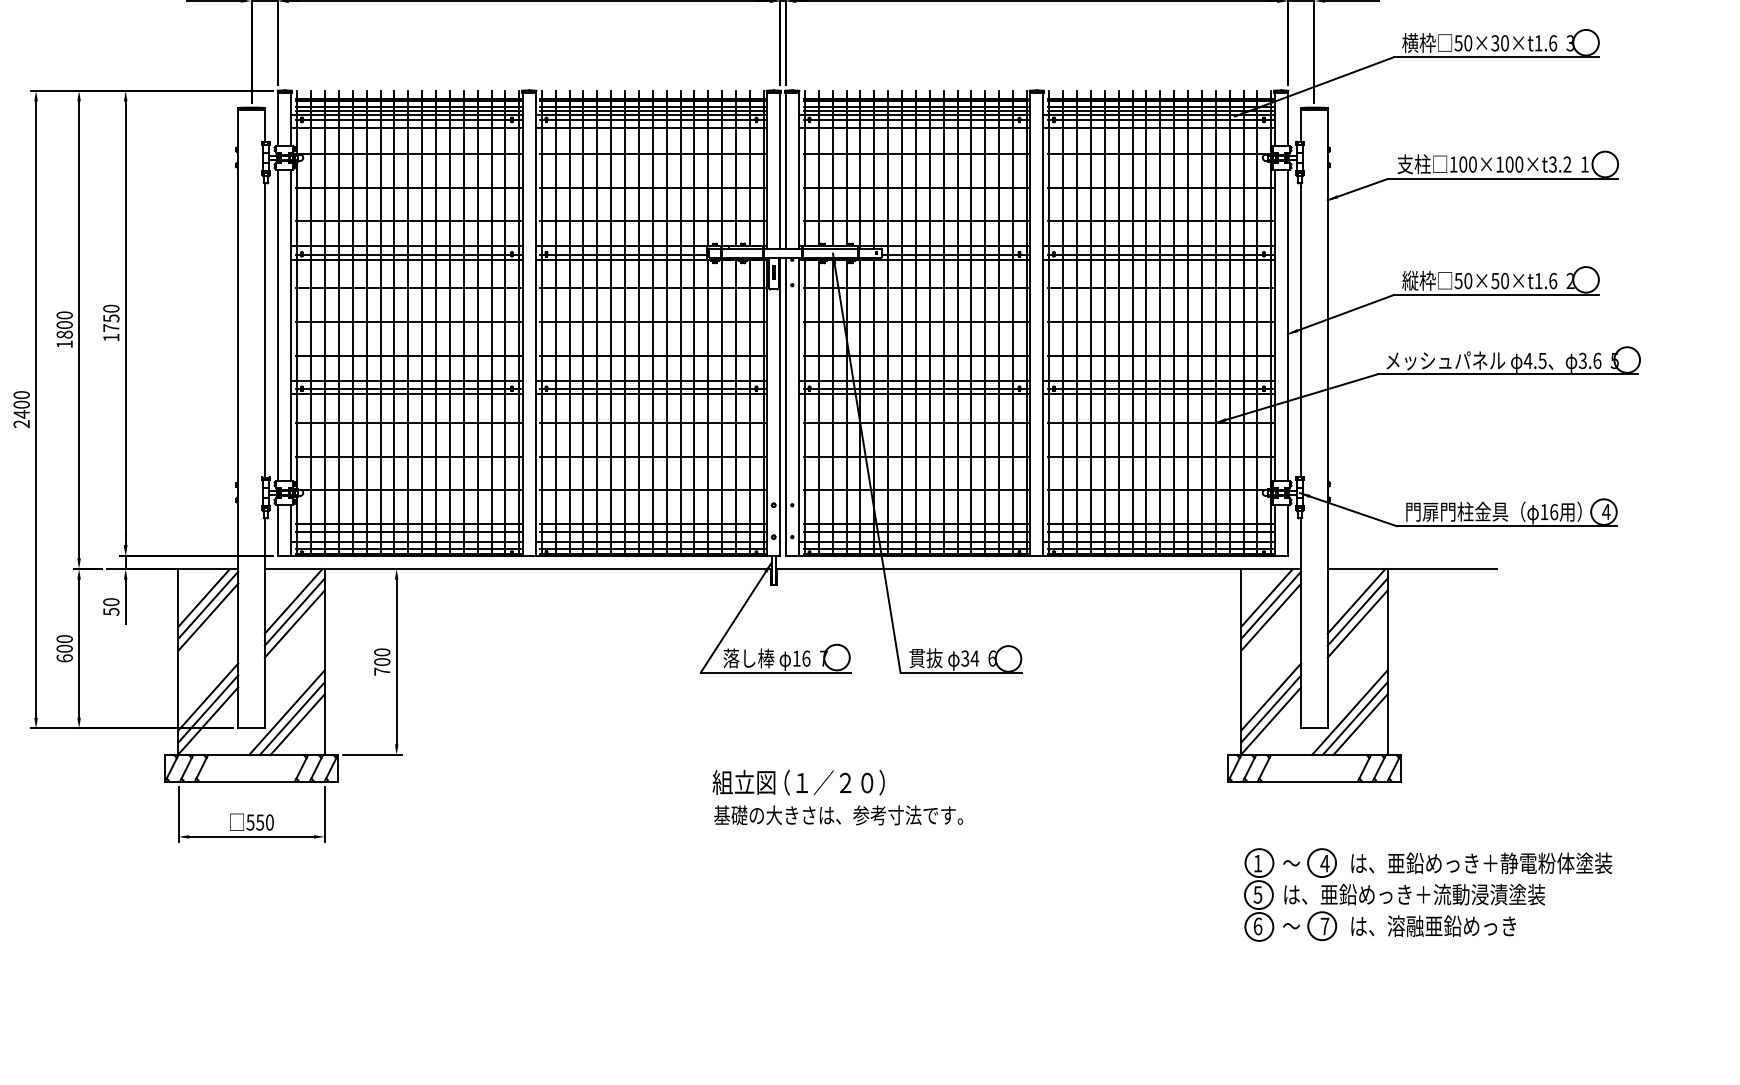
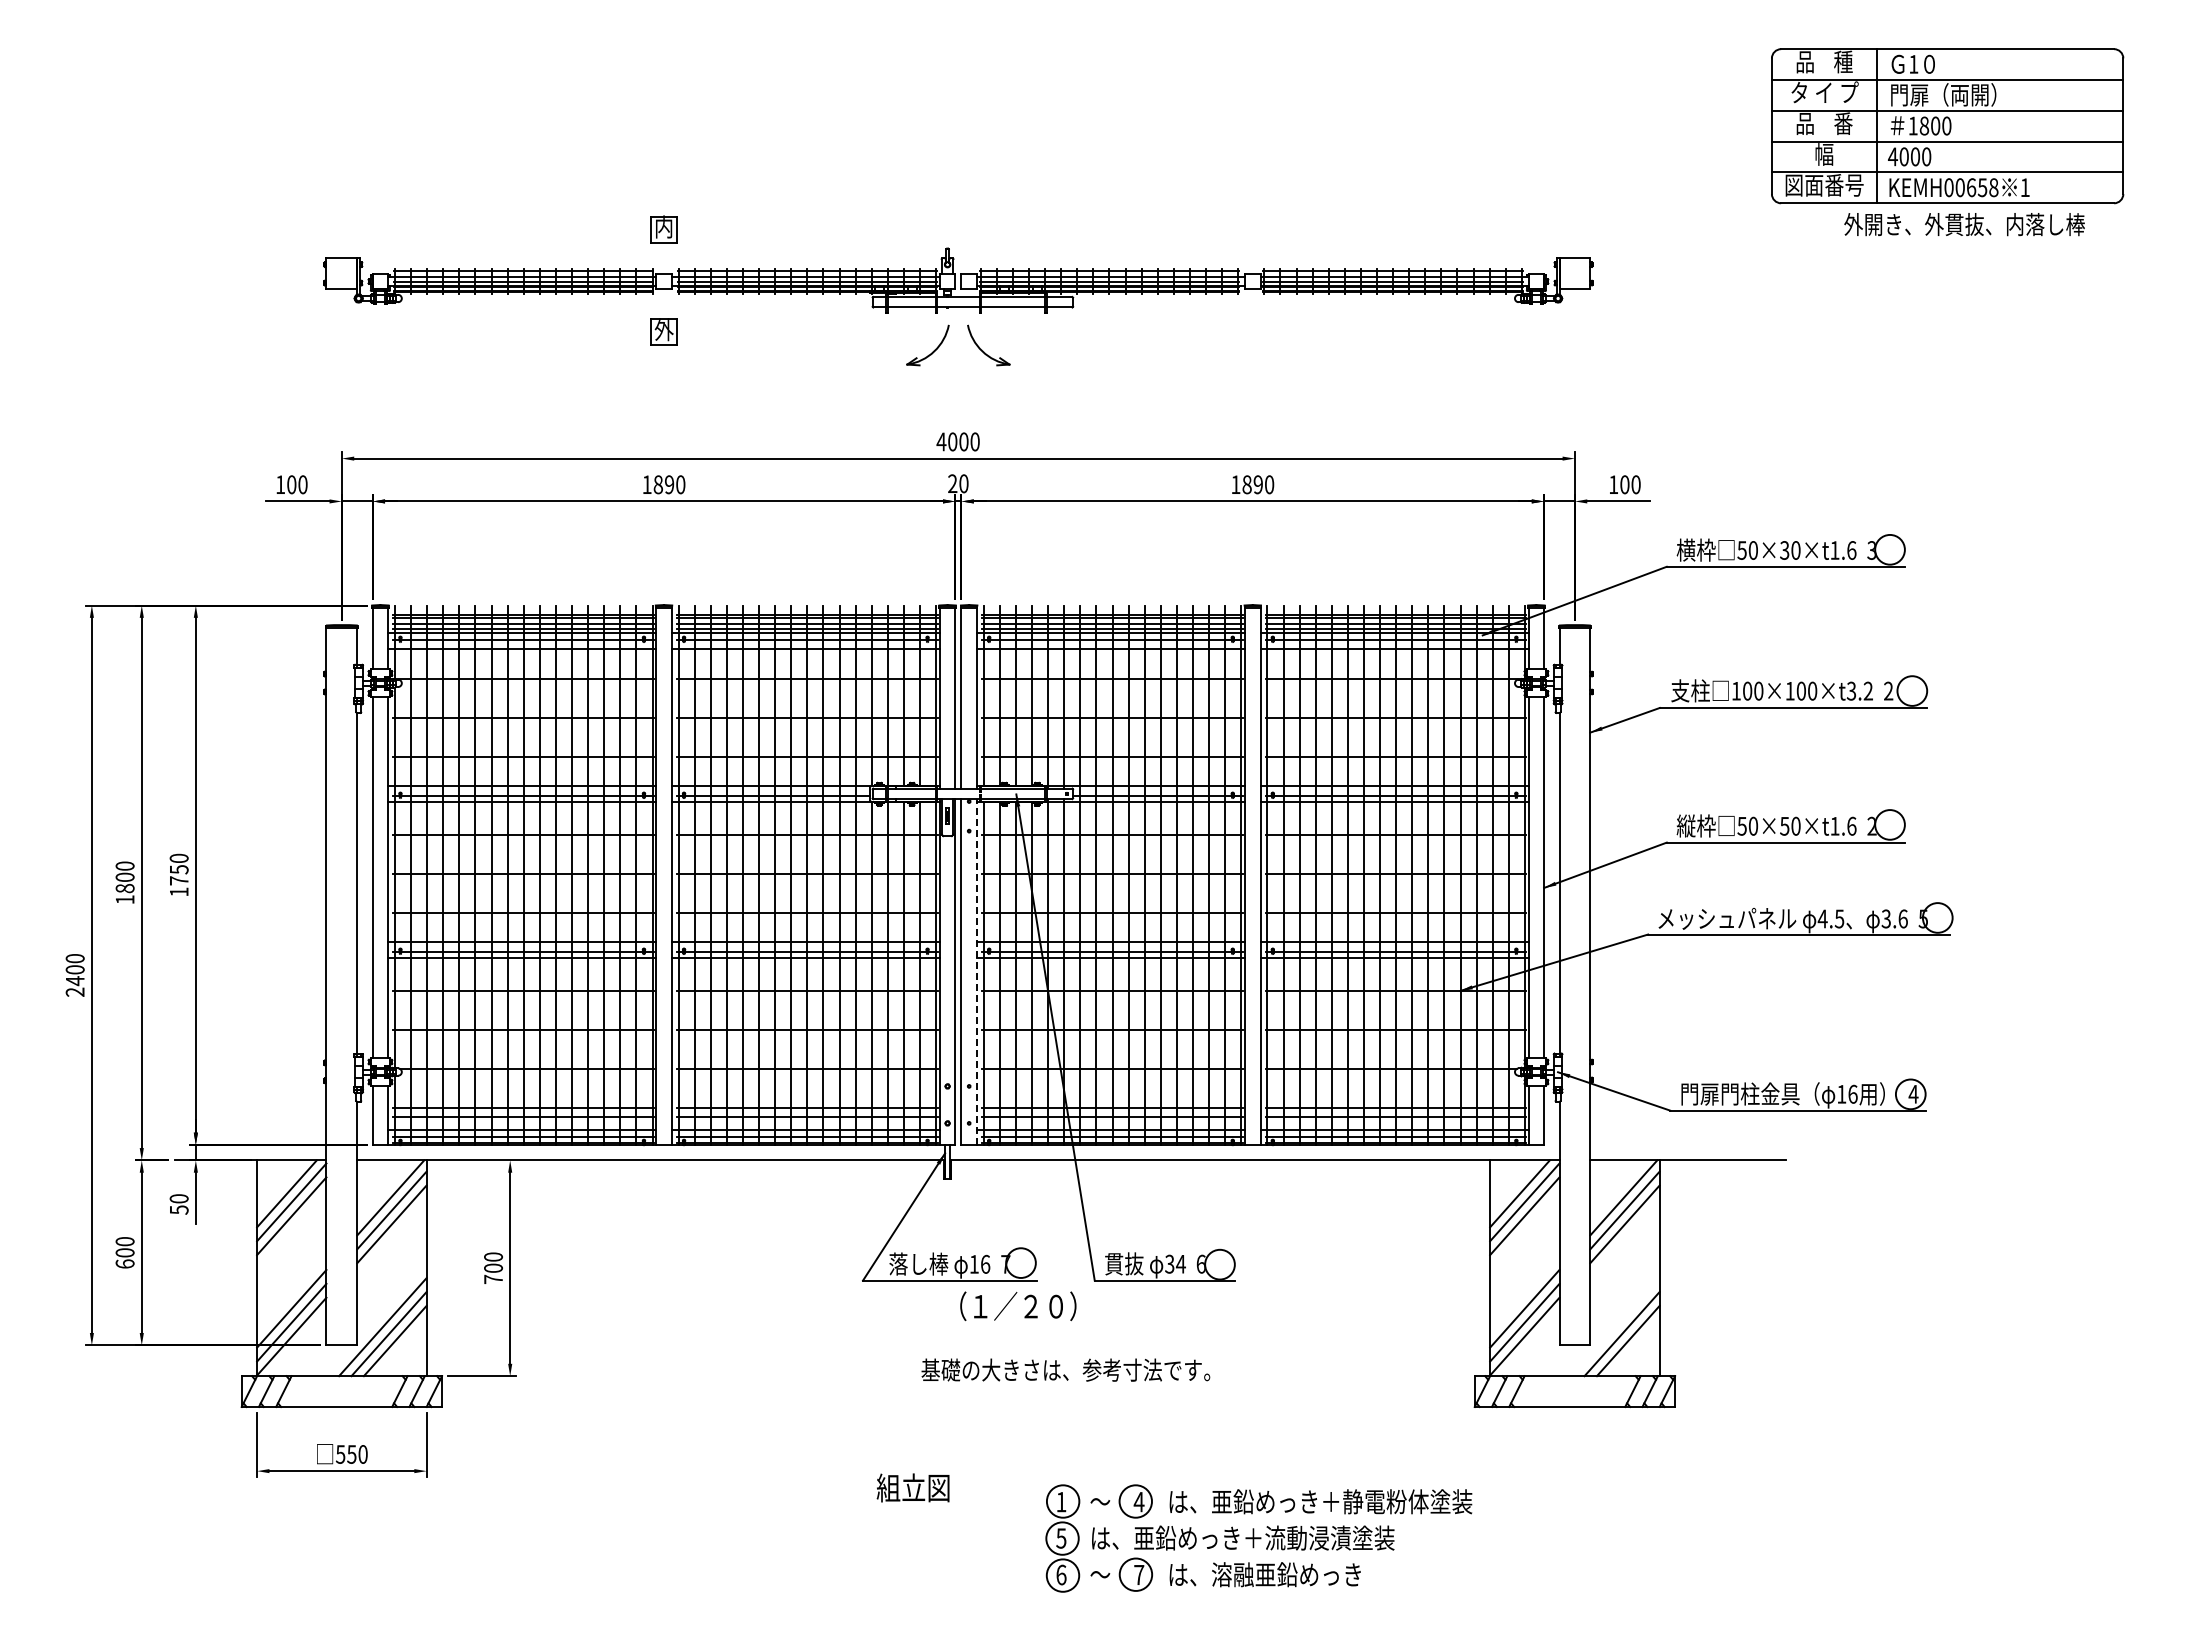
text: (1584, 163) -> (1888, 690), 1 -> 2
line: (798, 407) -> (976, 972), solid -> dashed
line: (1349, 713) -> (1615, 1327), removed
text: (743, 782) -> (912, 1487), moved
text: (834, 782) -> (1018, 1306), moved
text: (838, 814) -> (1065, 1369), moved
part: (1427, 894) -> (1258, 1538), moved

